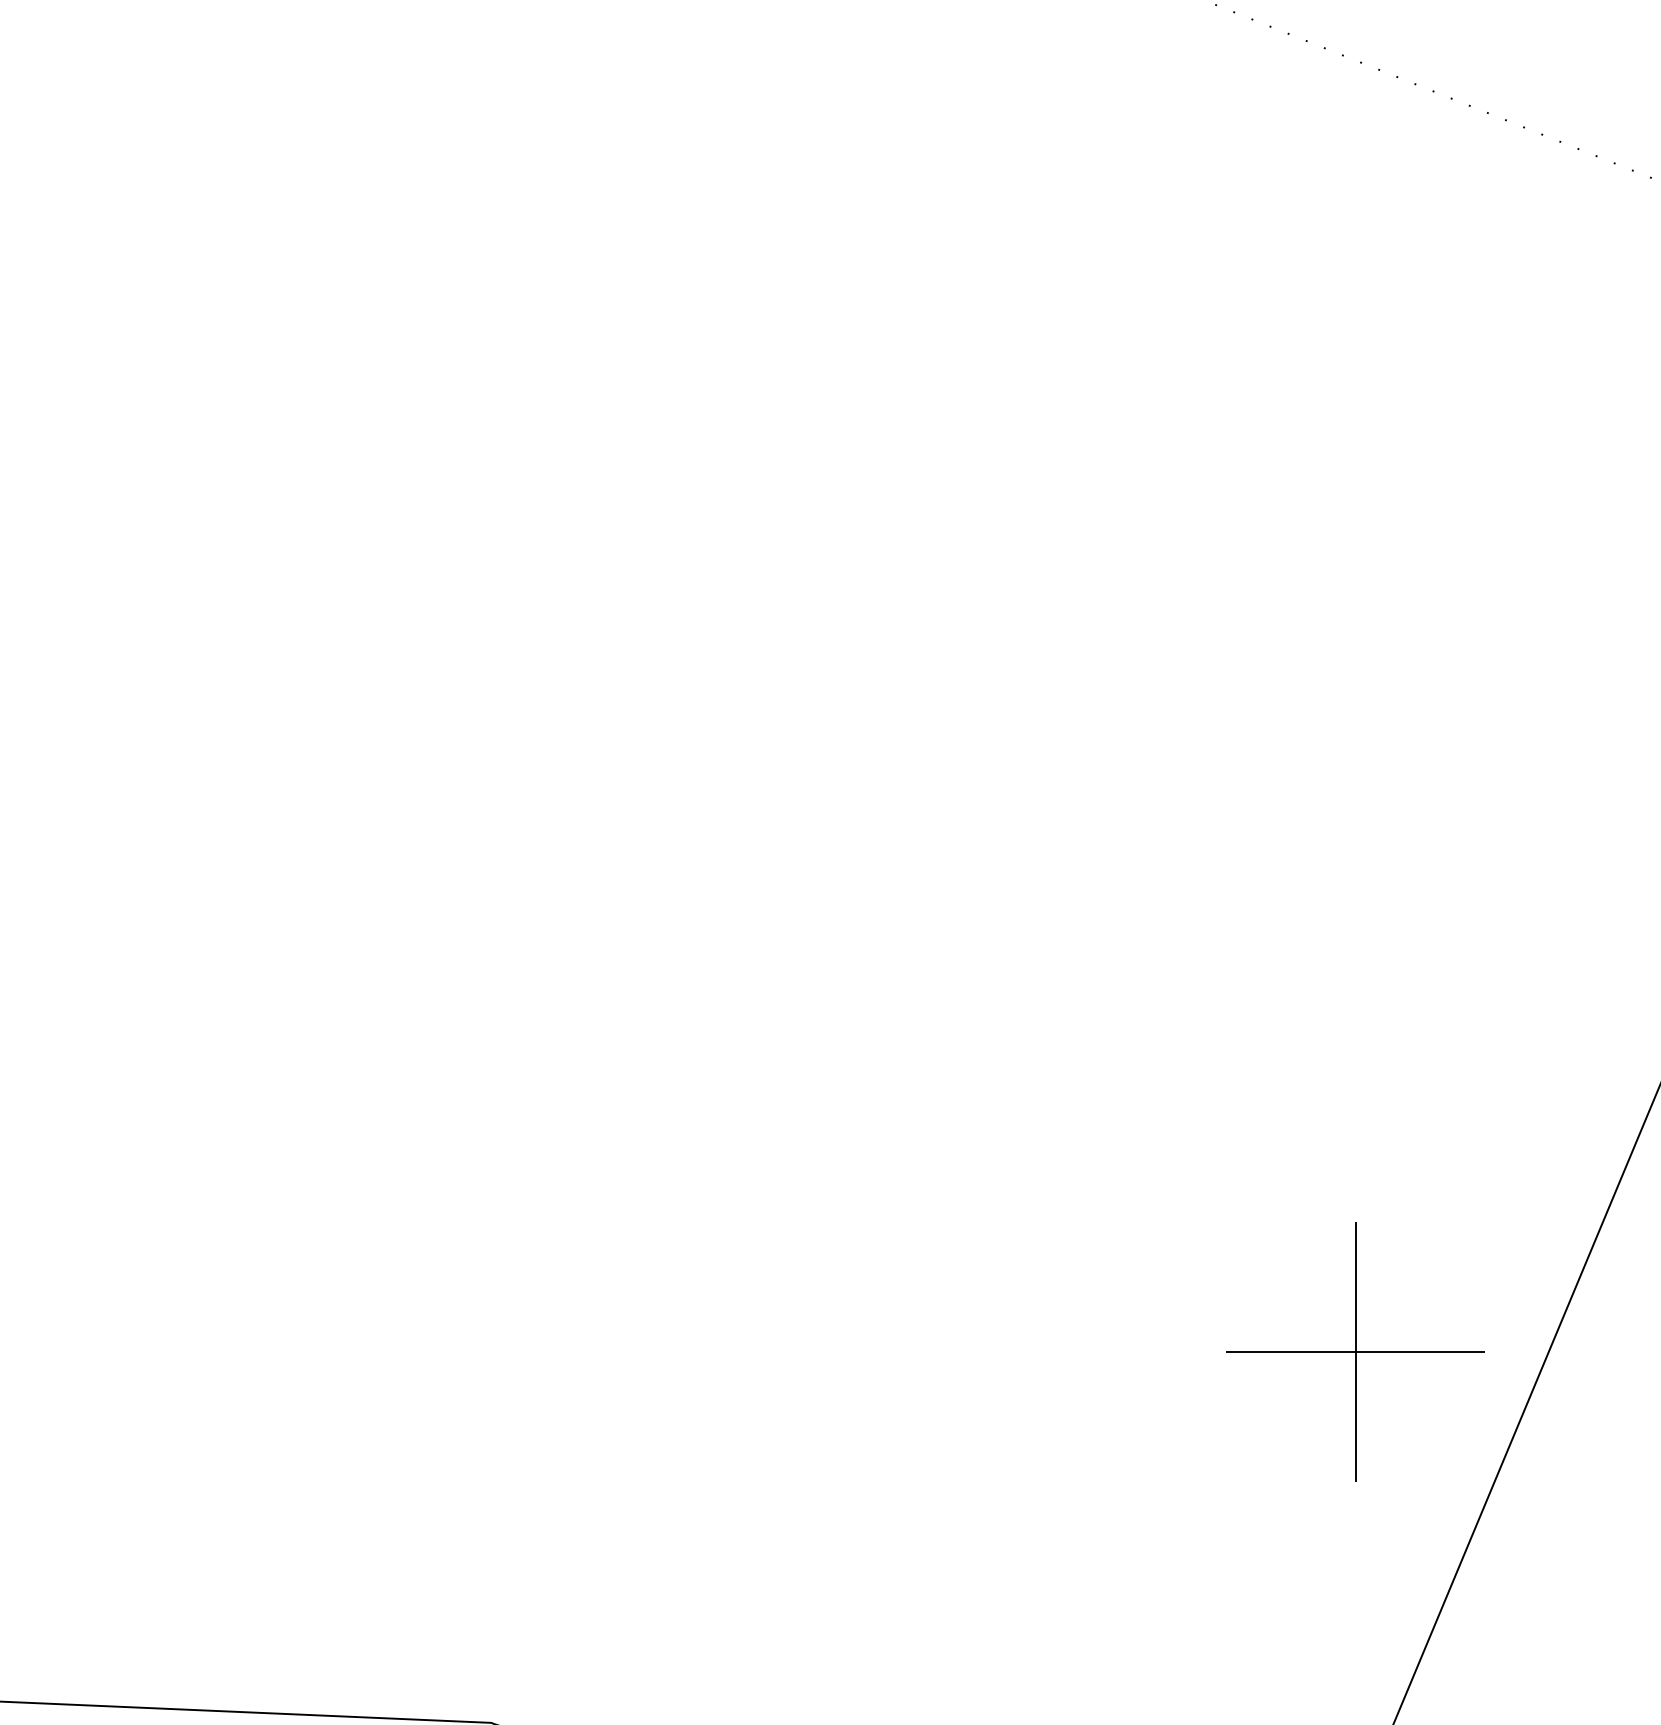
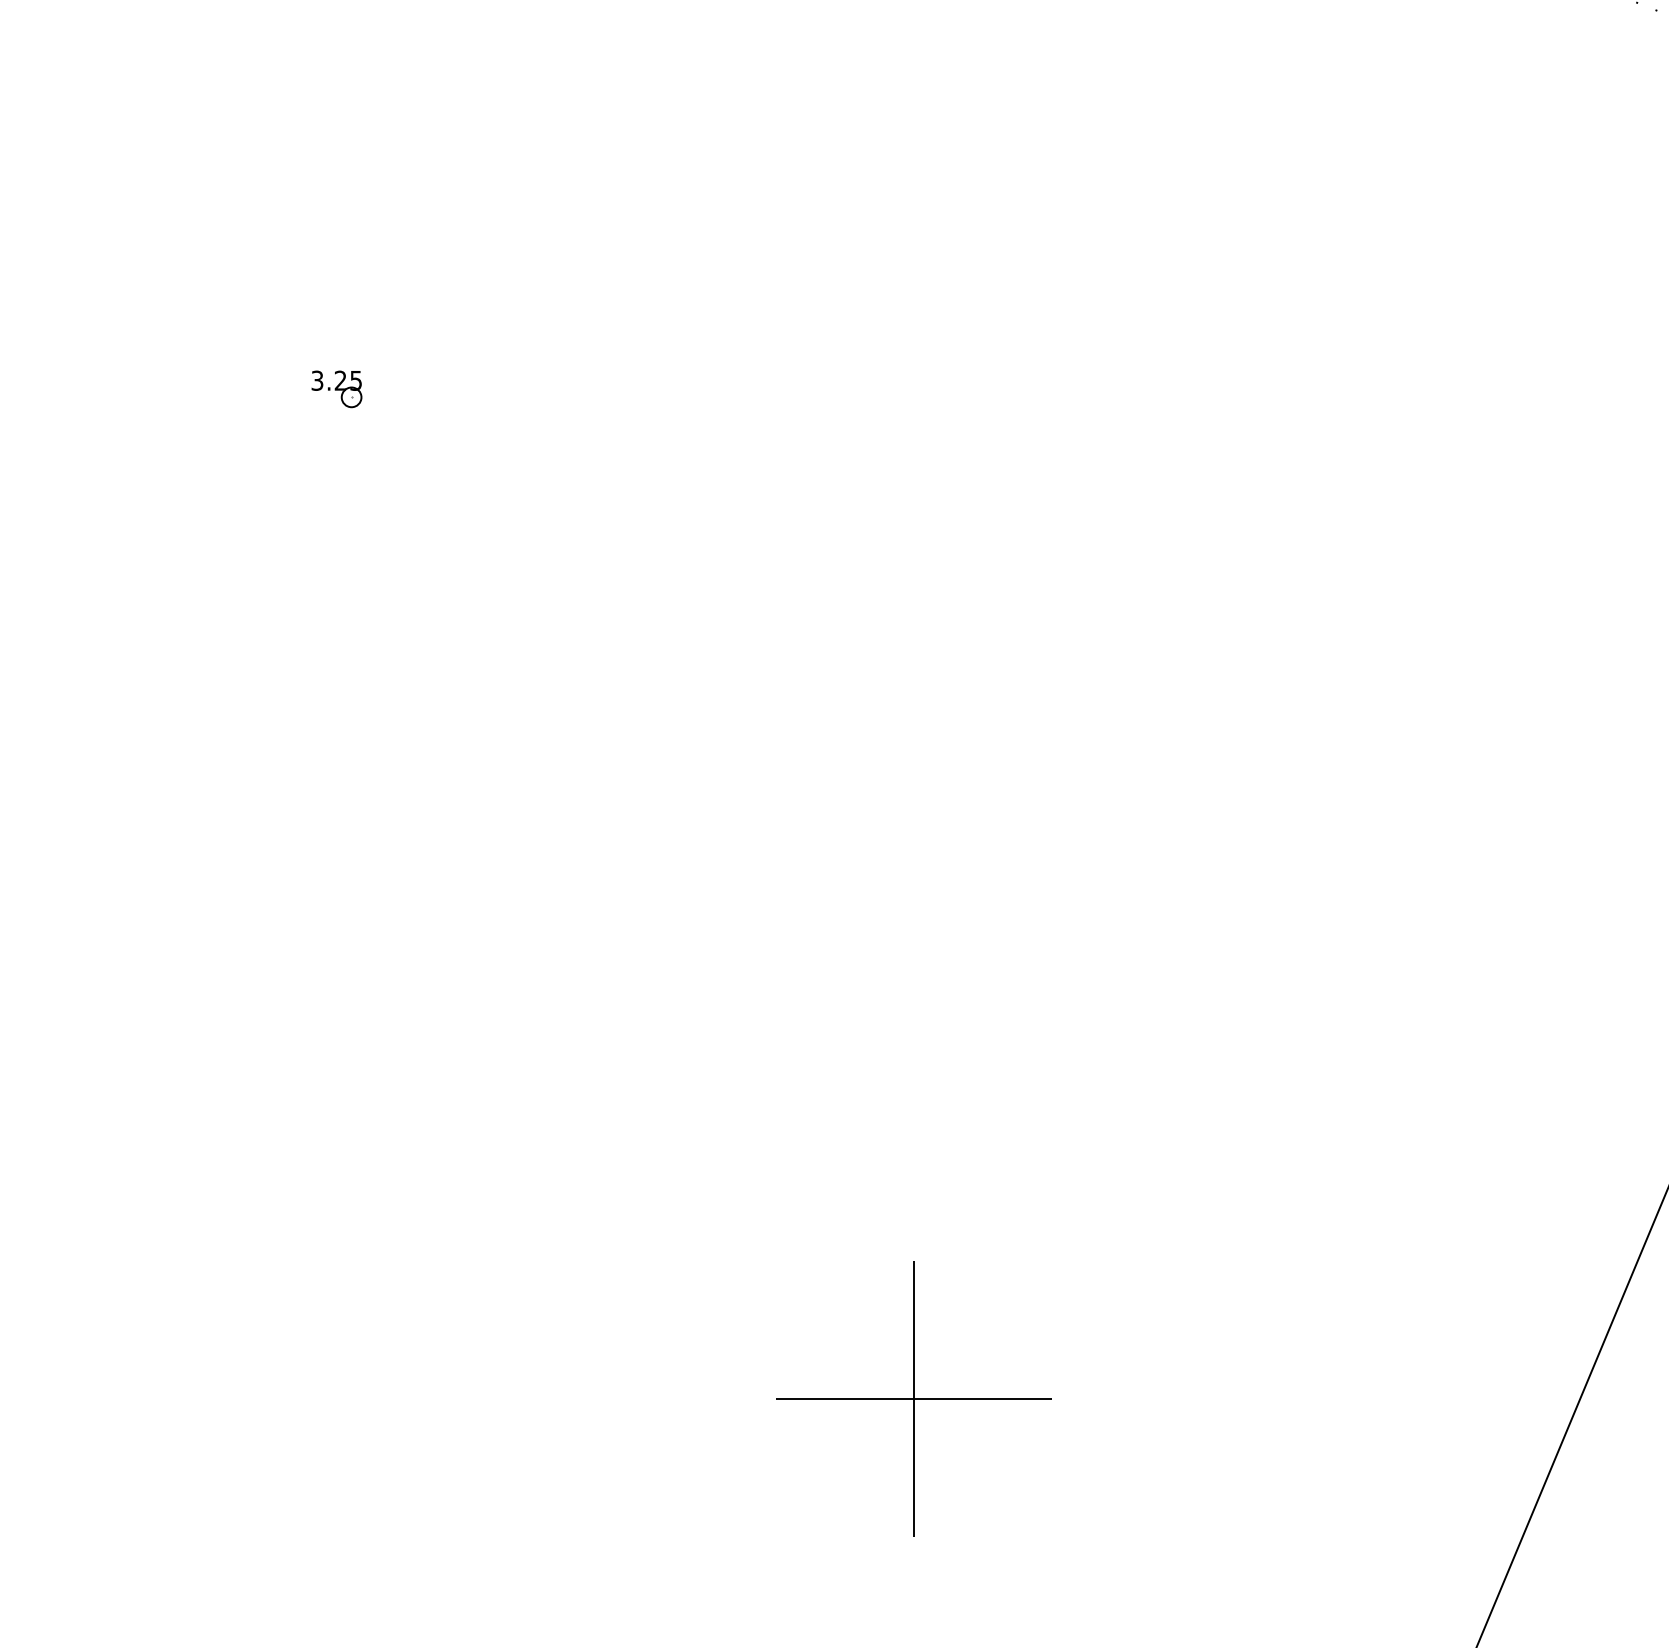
part: (339, 504) -> (336, 389), added
part: (1355, 1351) -> (913, 1398), moved

